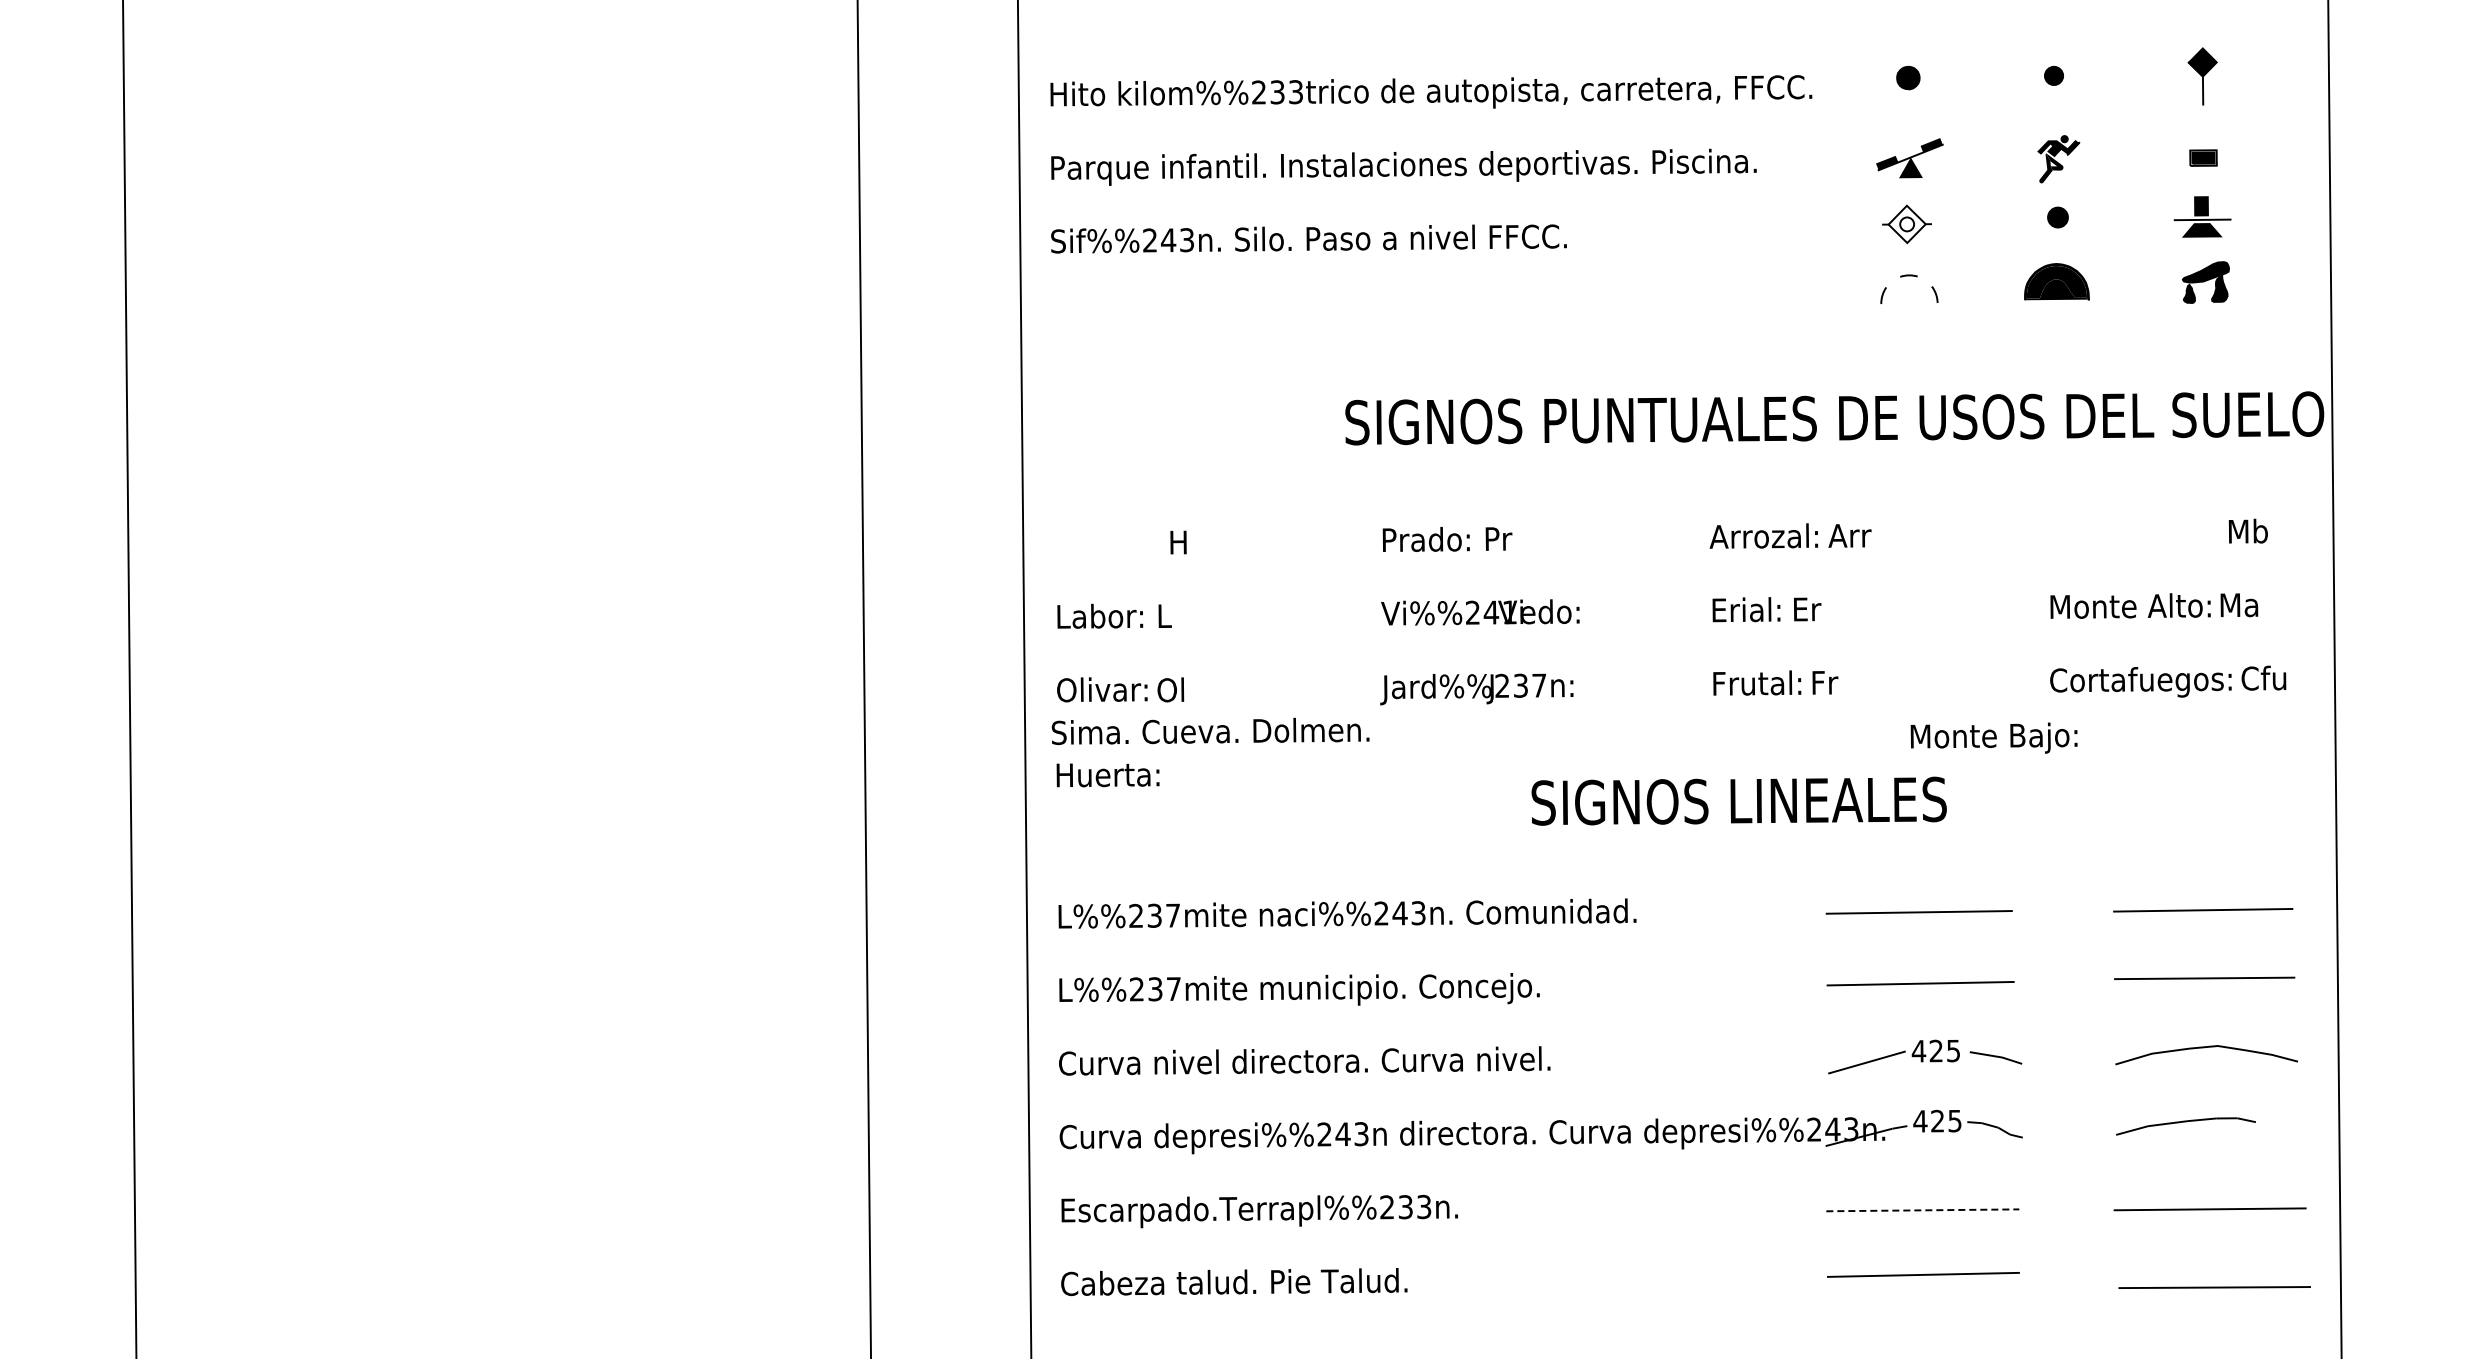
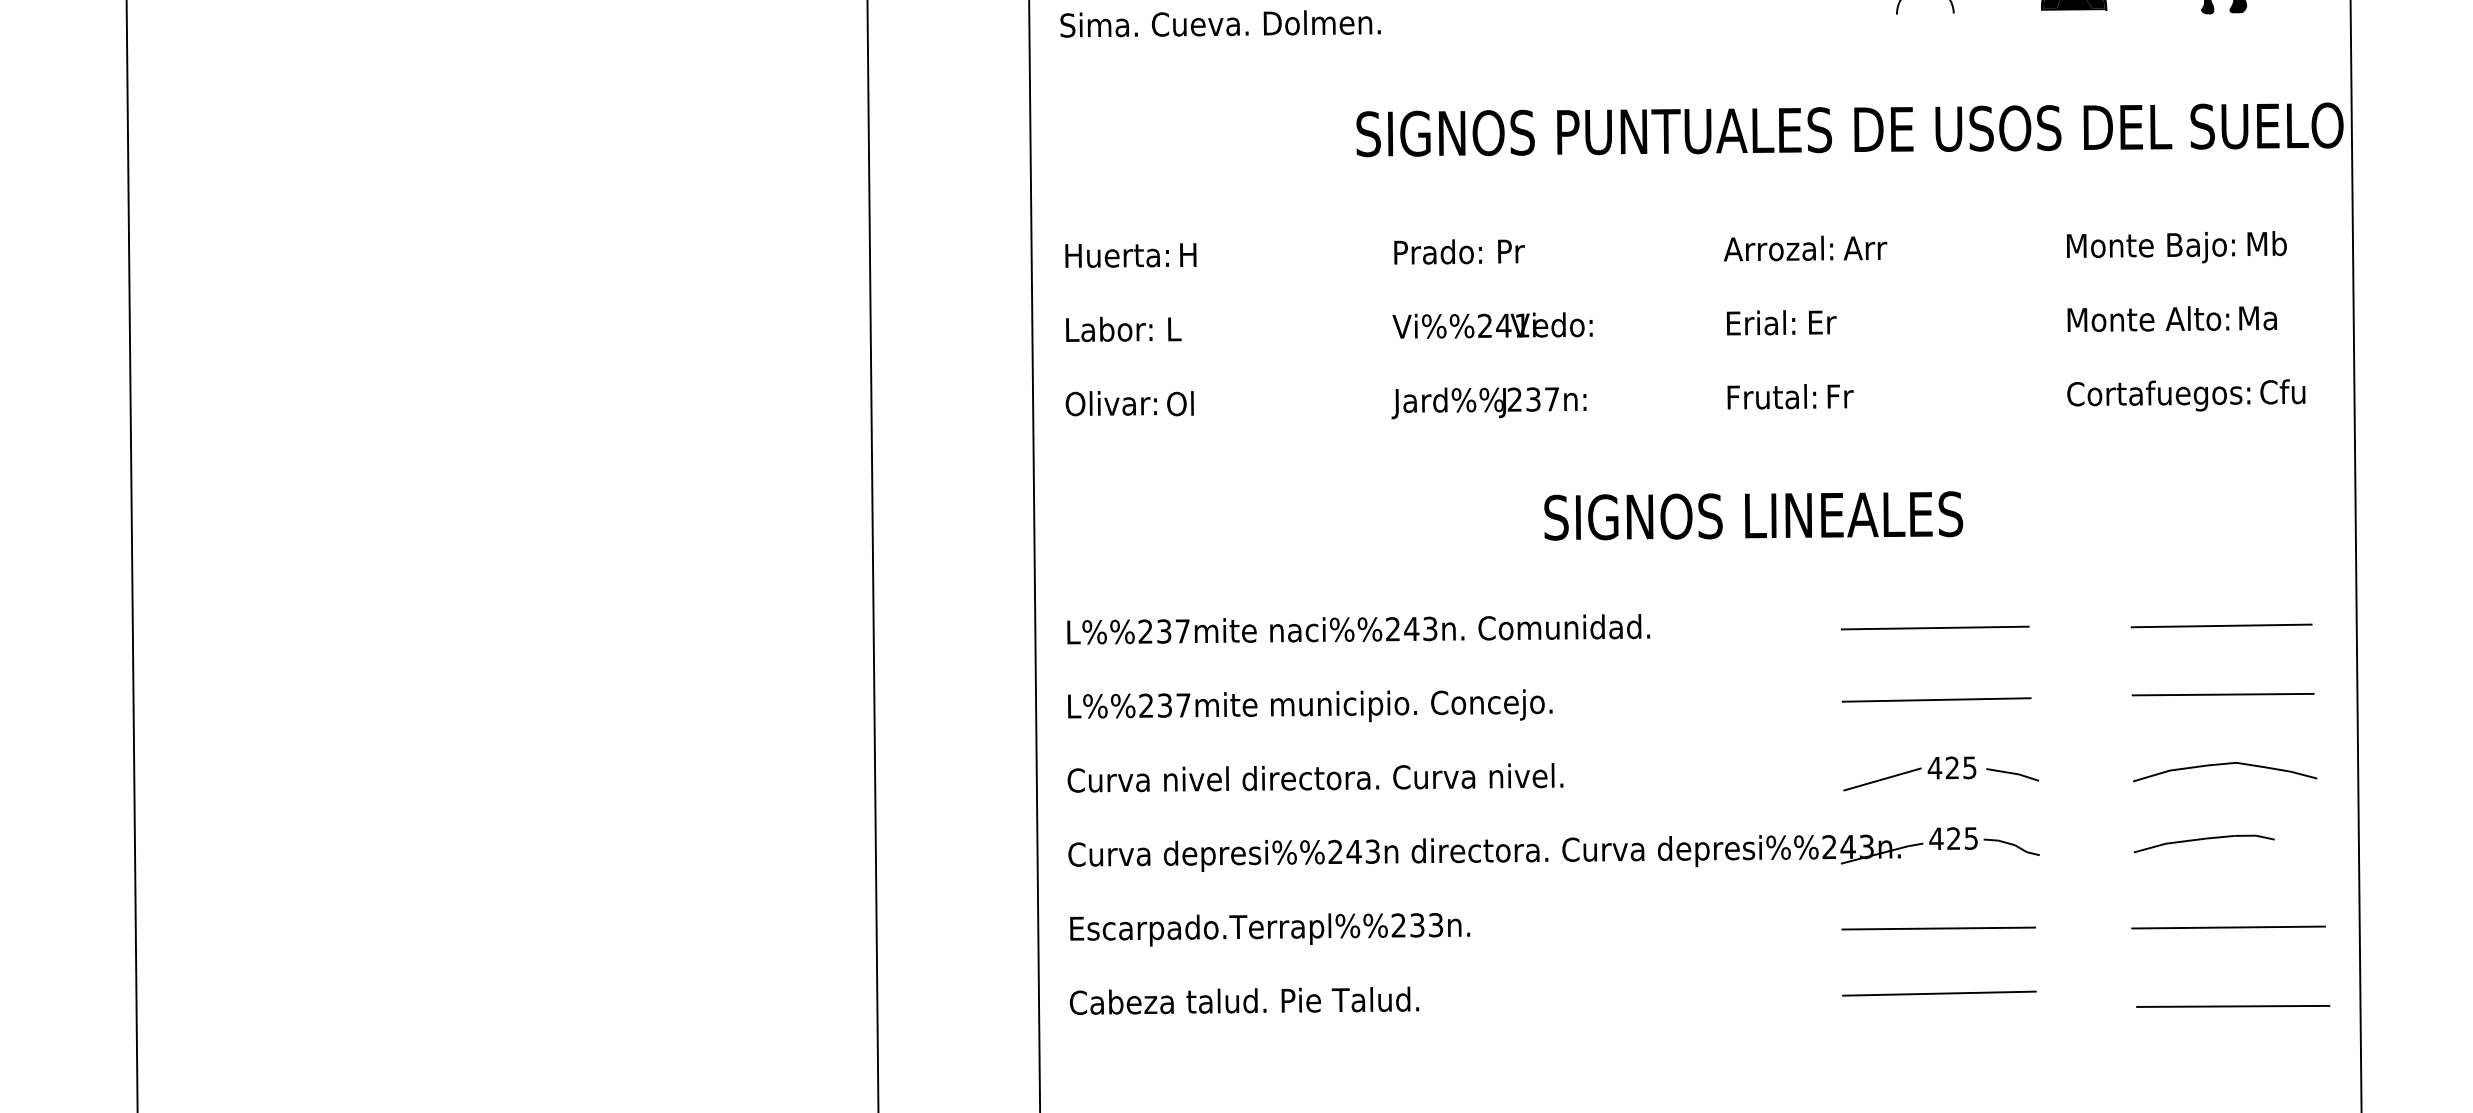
text: (1210, 730) -> (1220, 23), moved
text: (1993, 737) -> (2150, 246), moved
text: (1107, 775) -> (1116, 256), moved
line: (1923, 1210) -> (1939, 928), dashed -> solid

